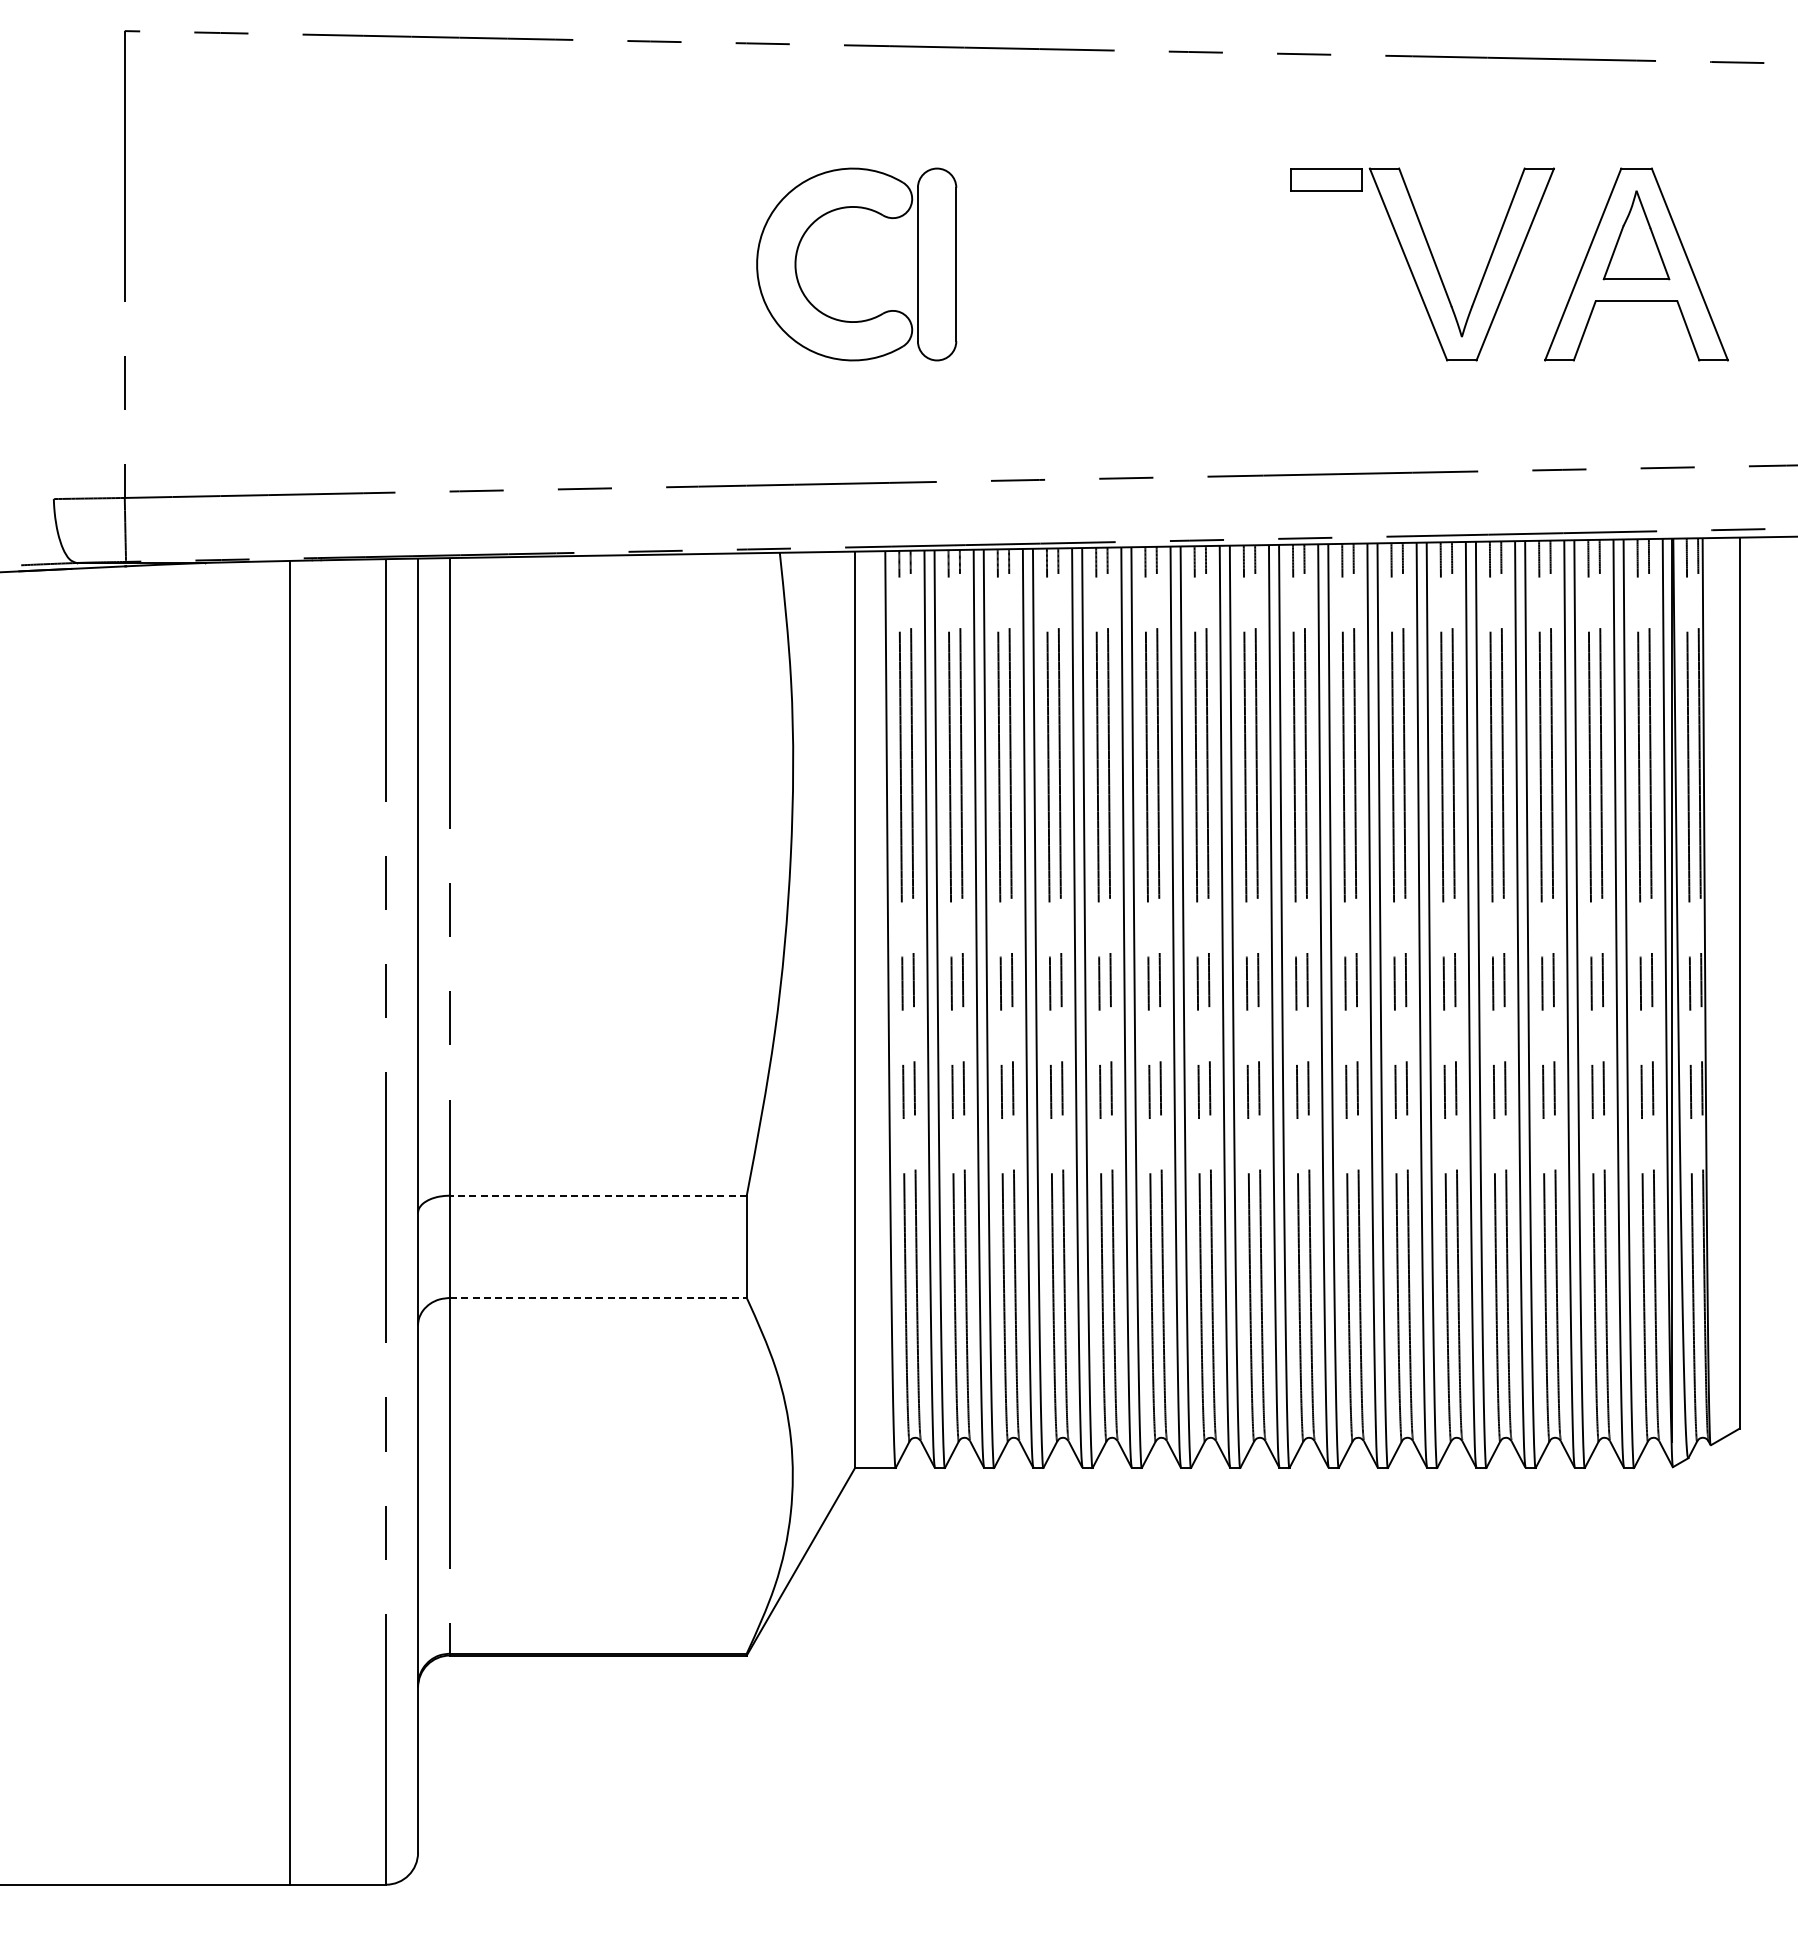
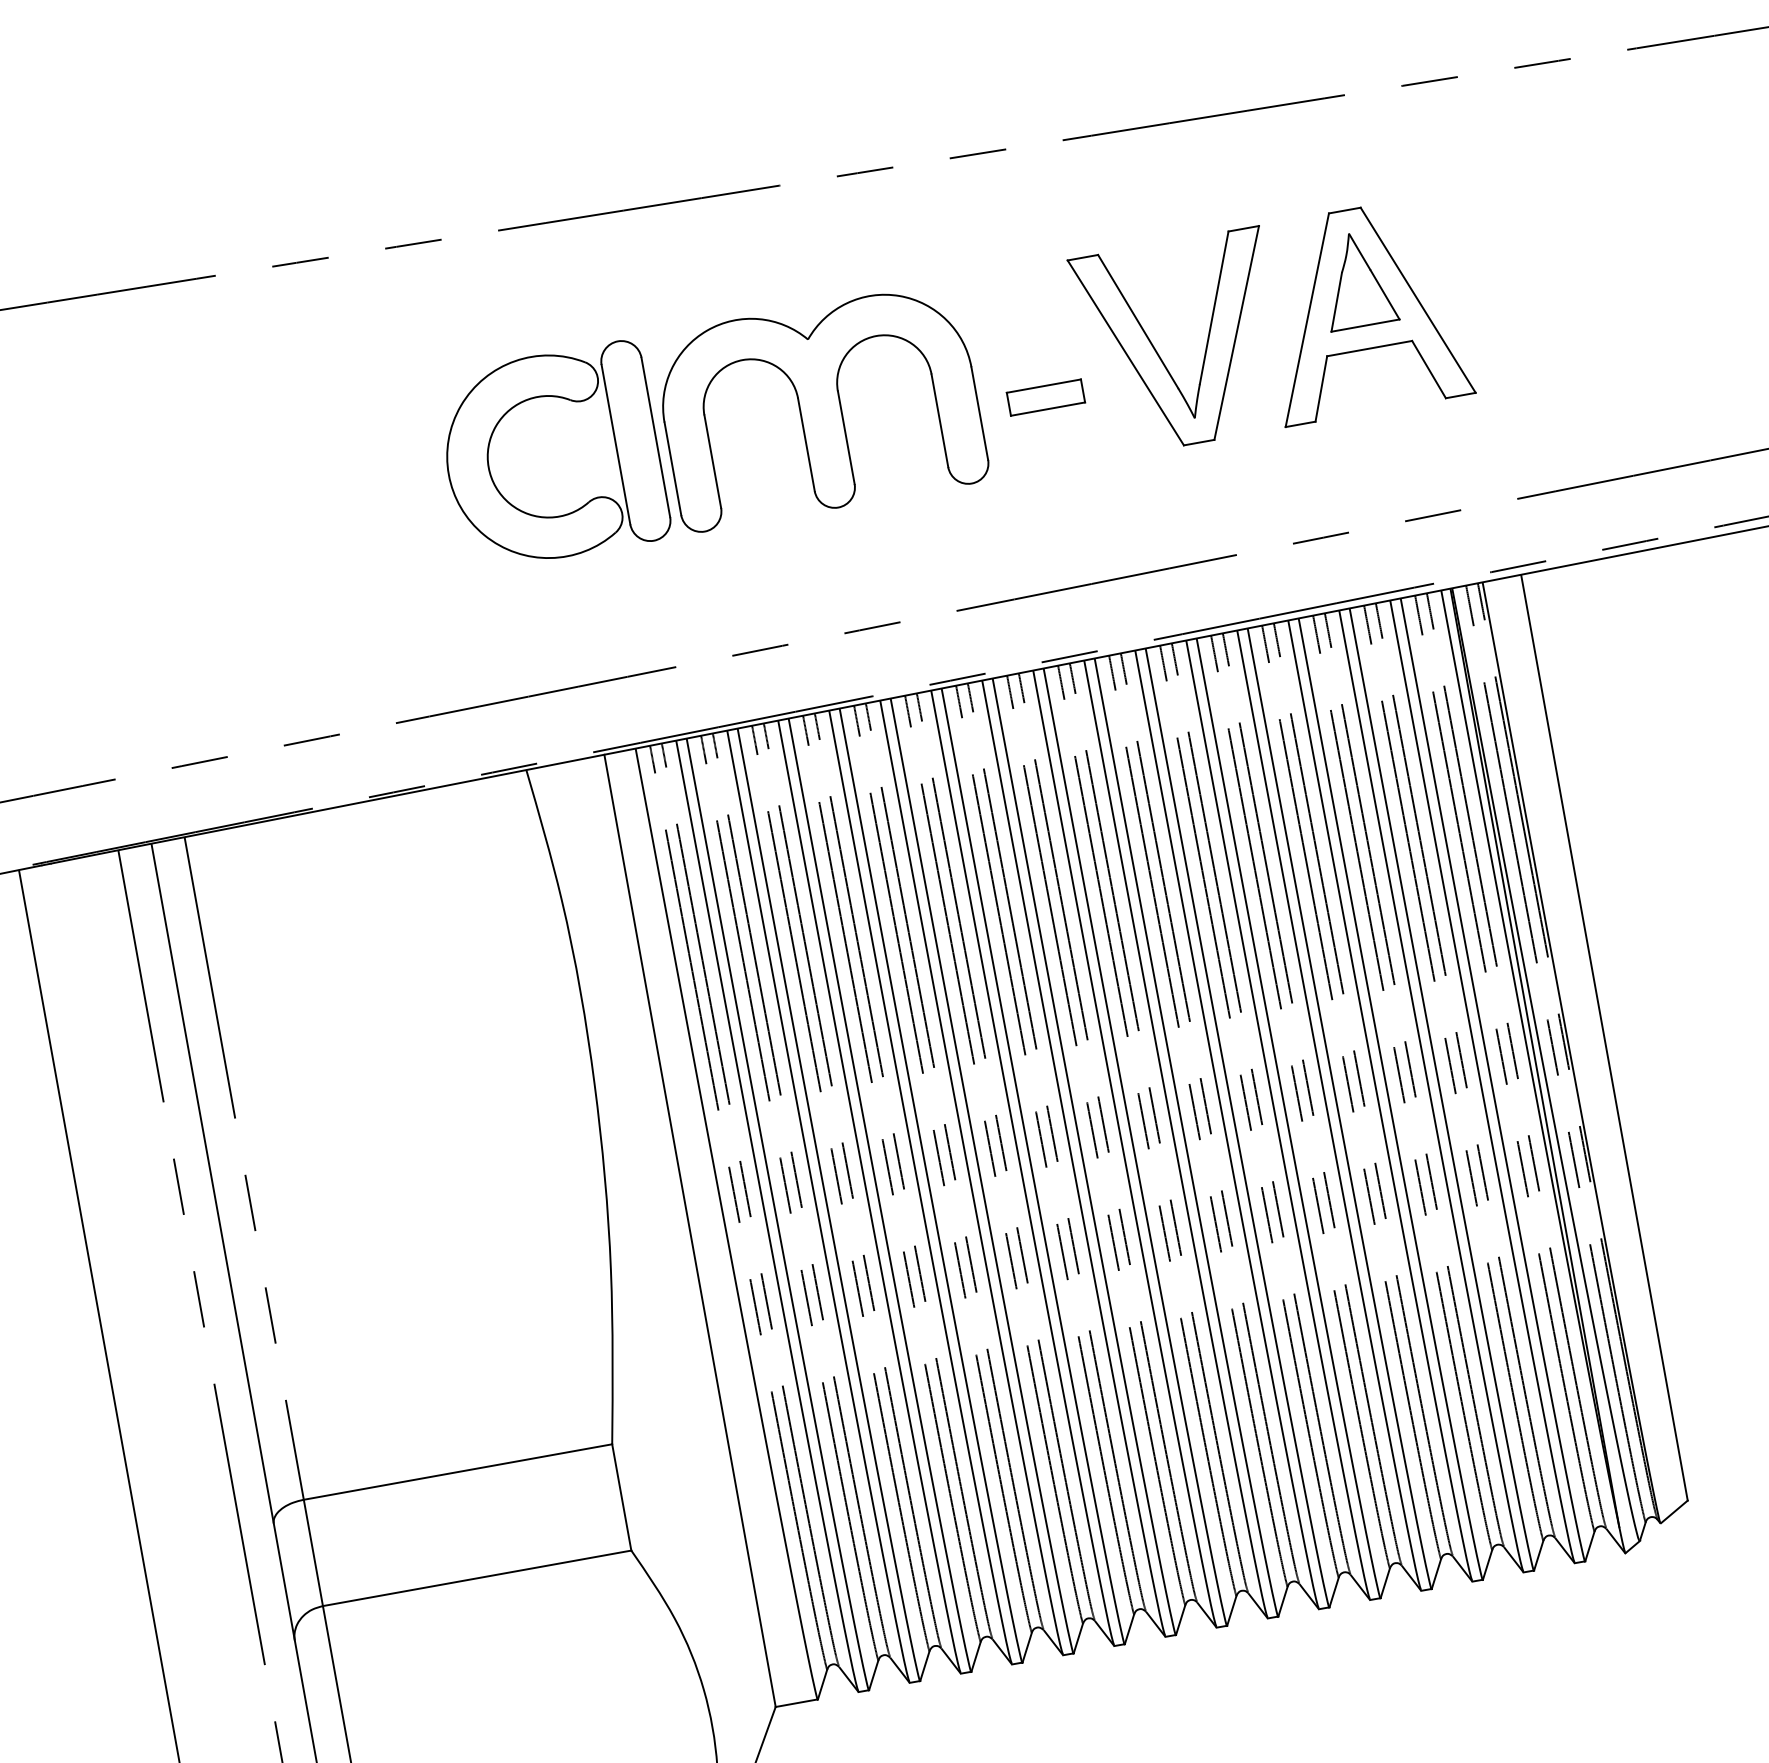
part: (1326, 179) -> (1045, 397), moved
part: (1114, 264) -> (820, 407), added
line: (597, 1195) -> (457, 1472), dashed -> solid
line: (598, 1297) -> (477, 1577), dashed -> solid

